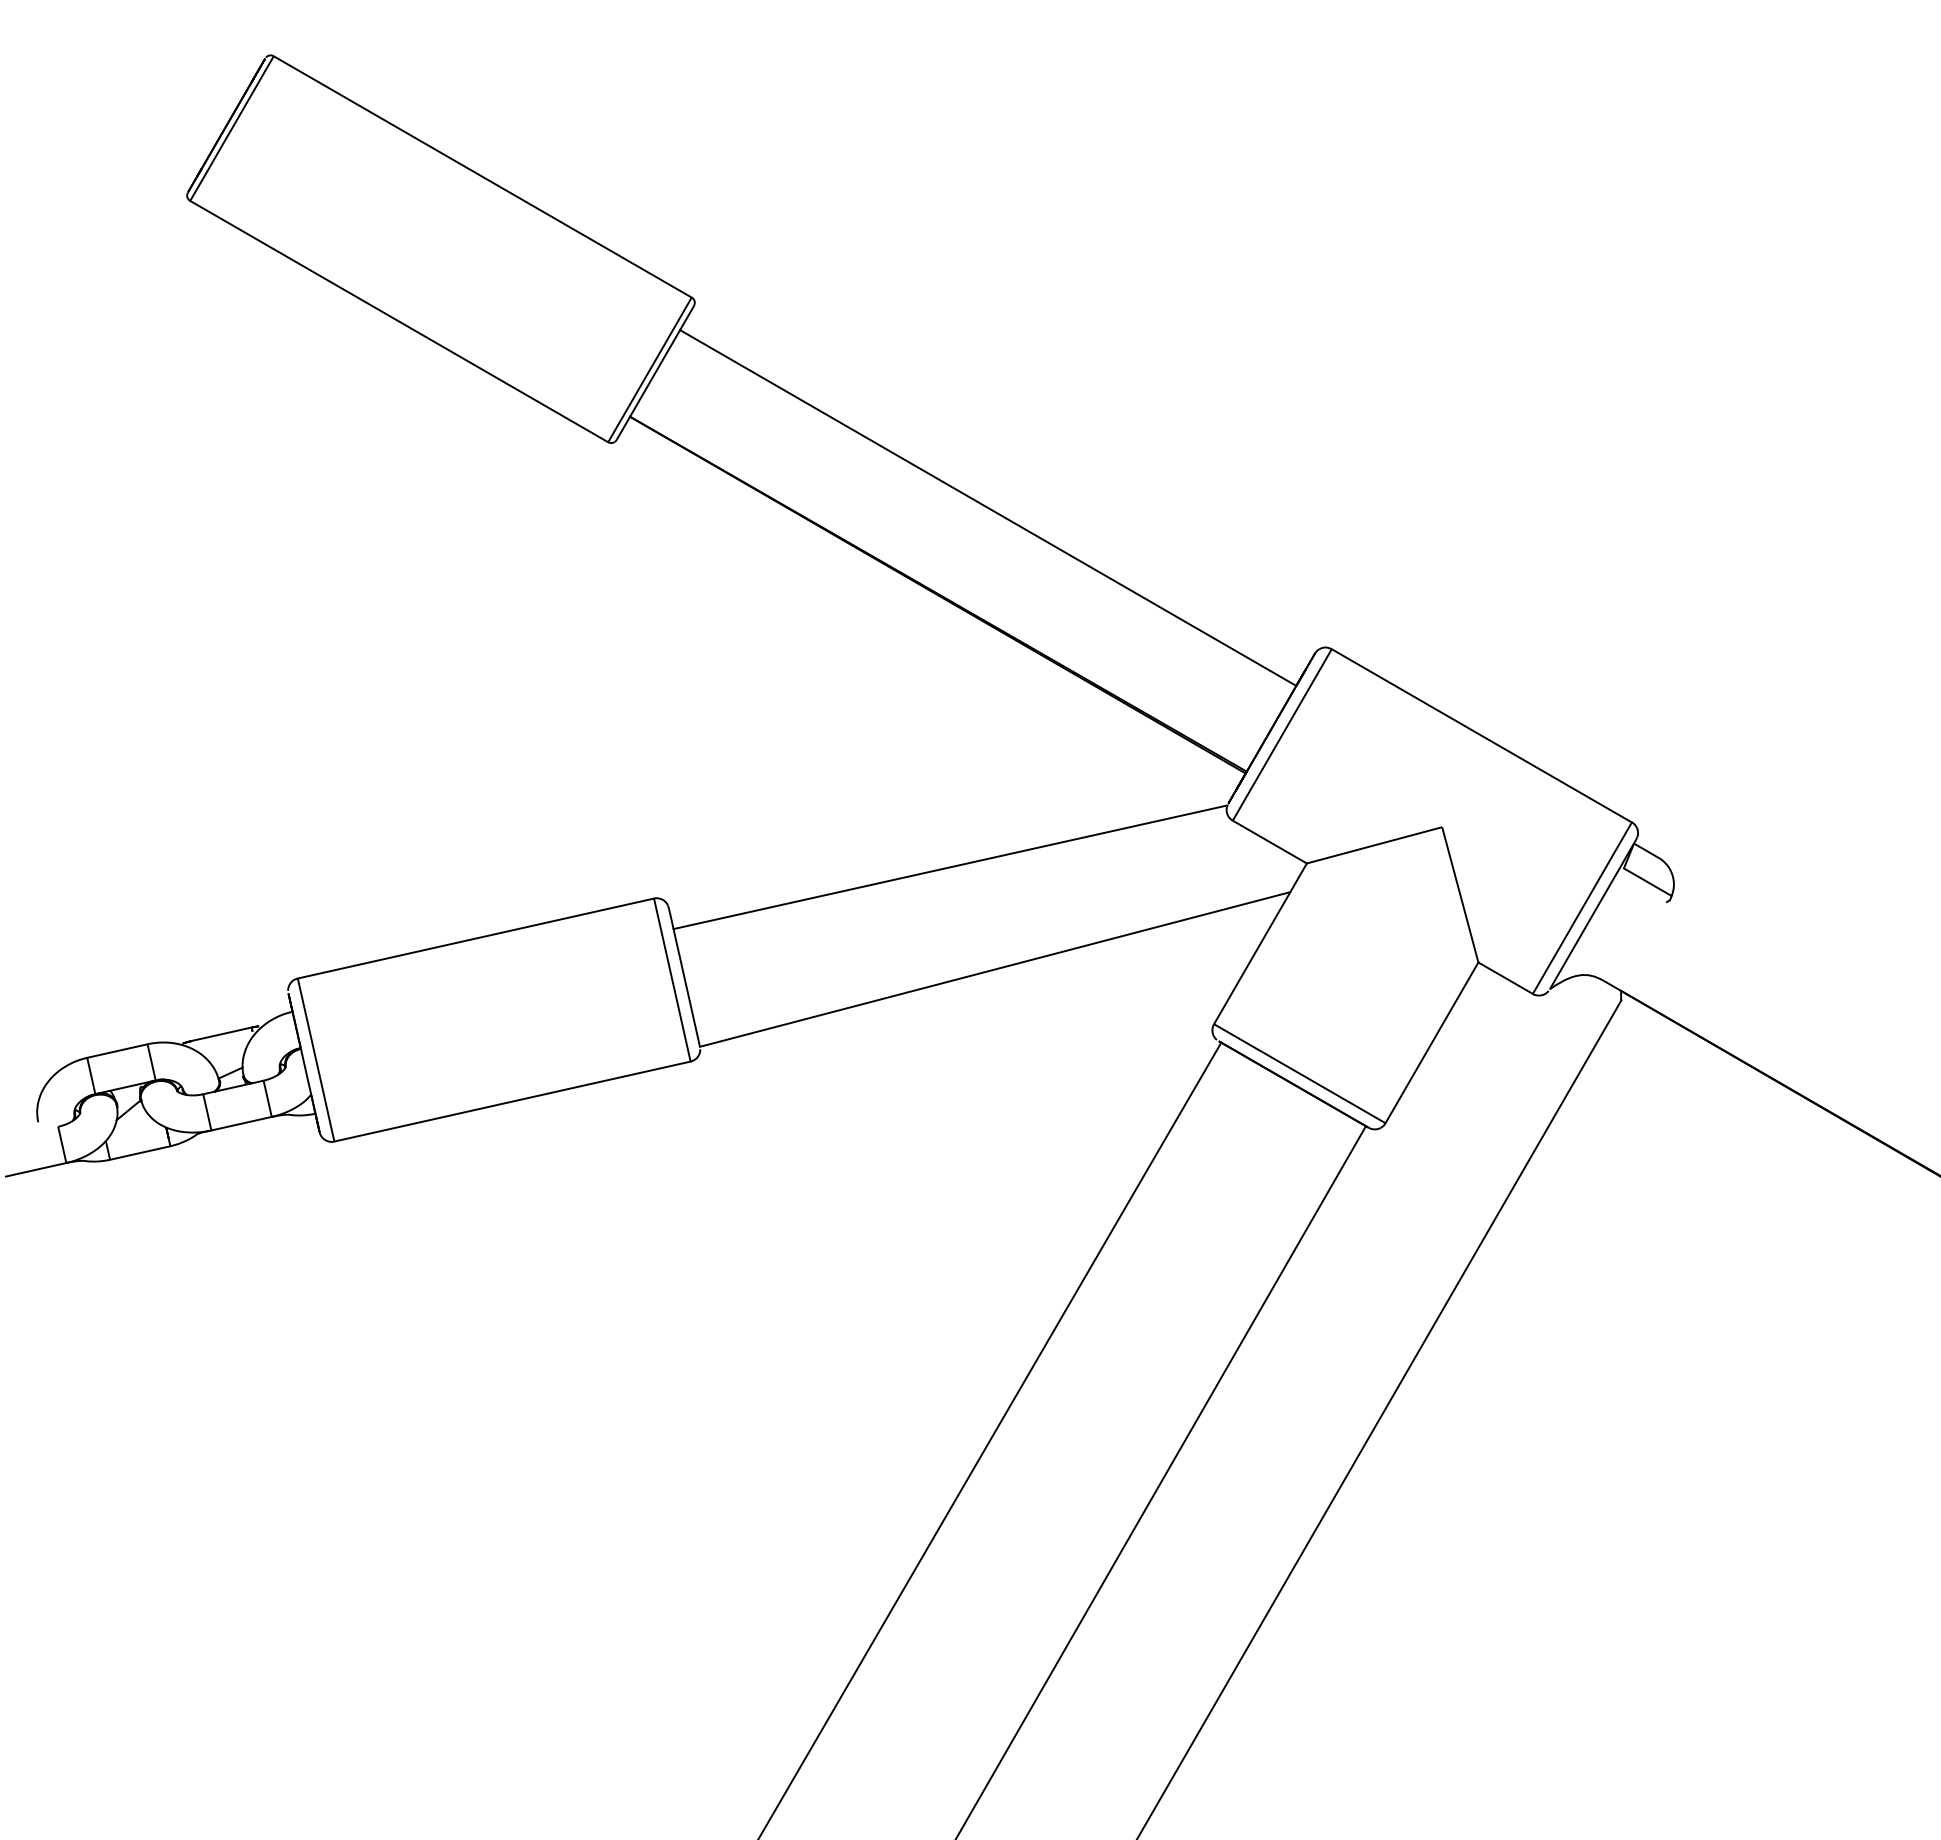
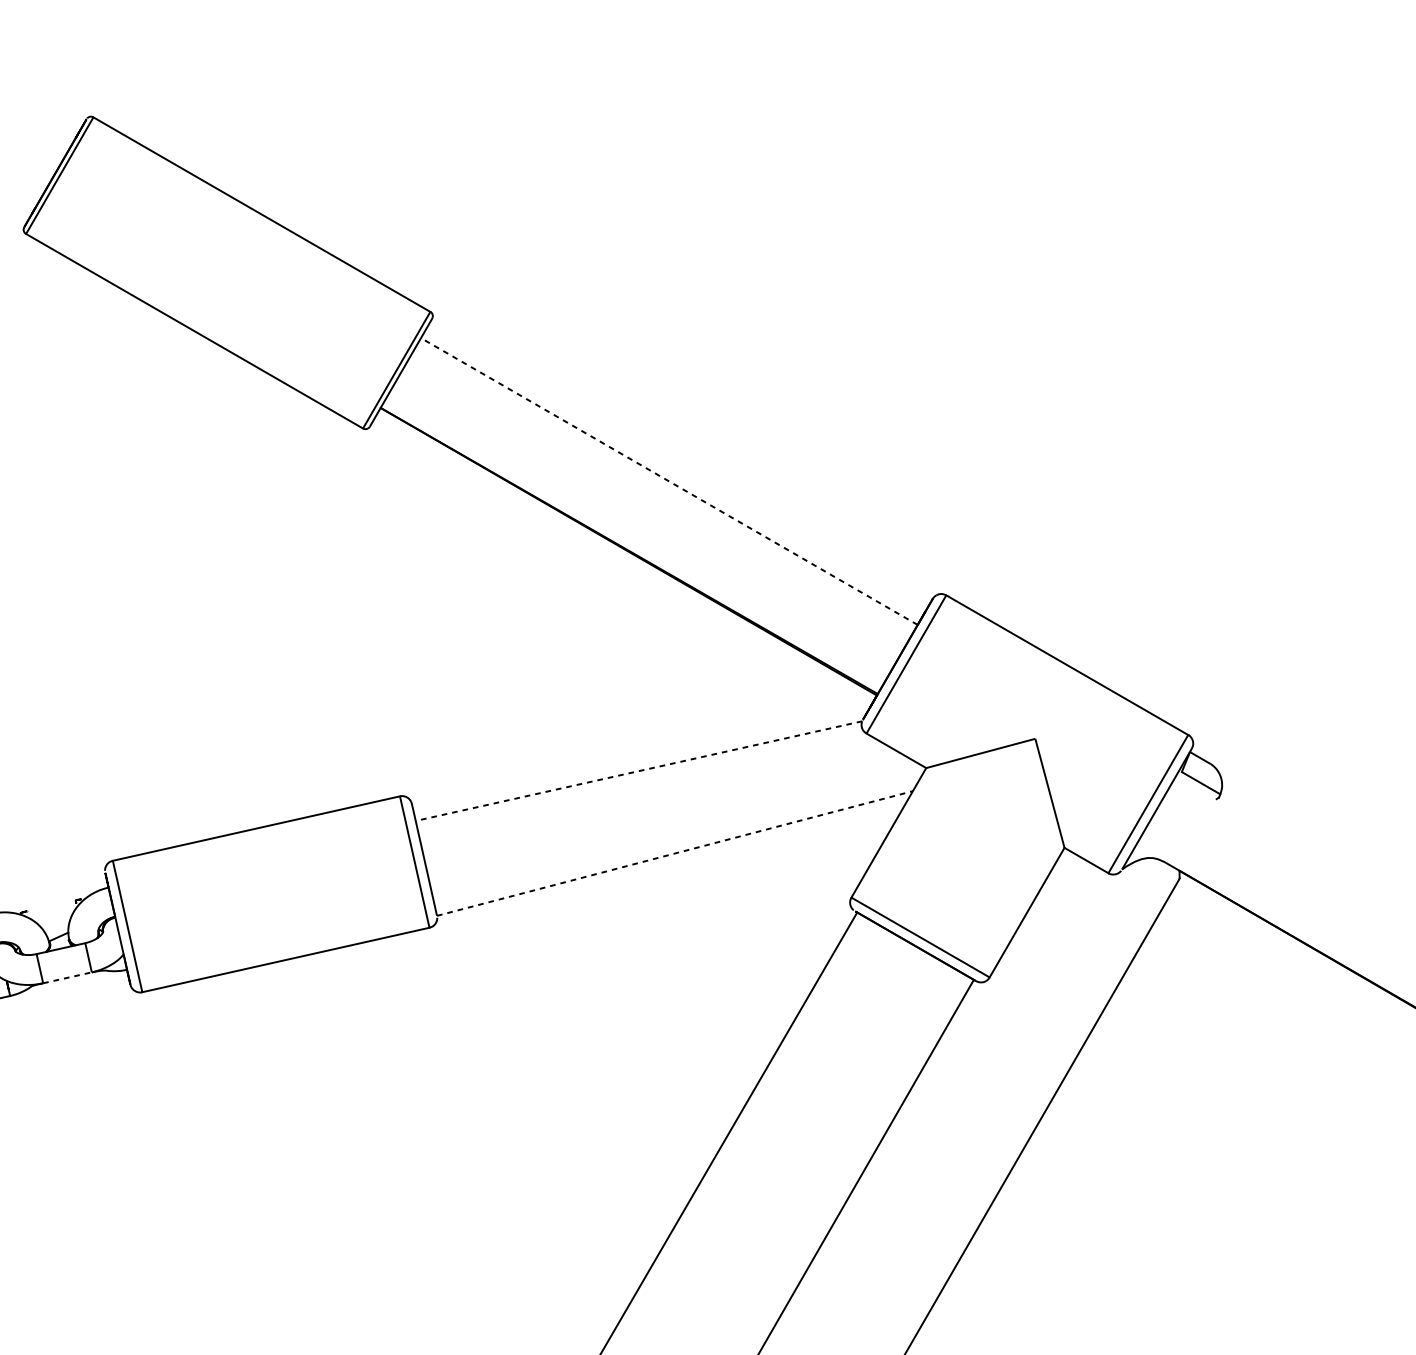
line: (988, 508) -> (669, 481), solid -> dashed
line: (950, 867) -> (638, 771), solid -> dashed
line: (995, 969) -> (675, 853), solid -> dashed
line: (221, 1034) -> (51, 905), removed
line: (241, 1123) -> (67, 977), solid -> dashed

